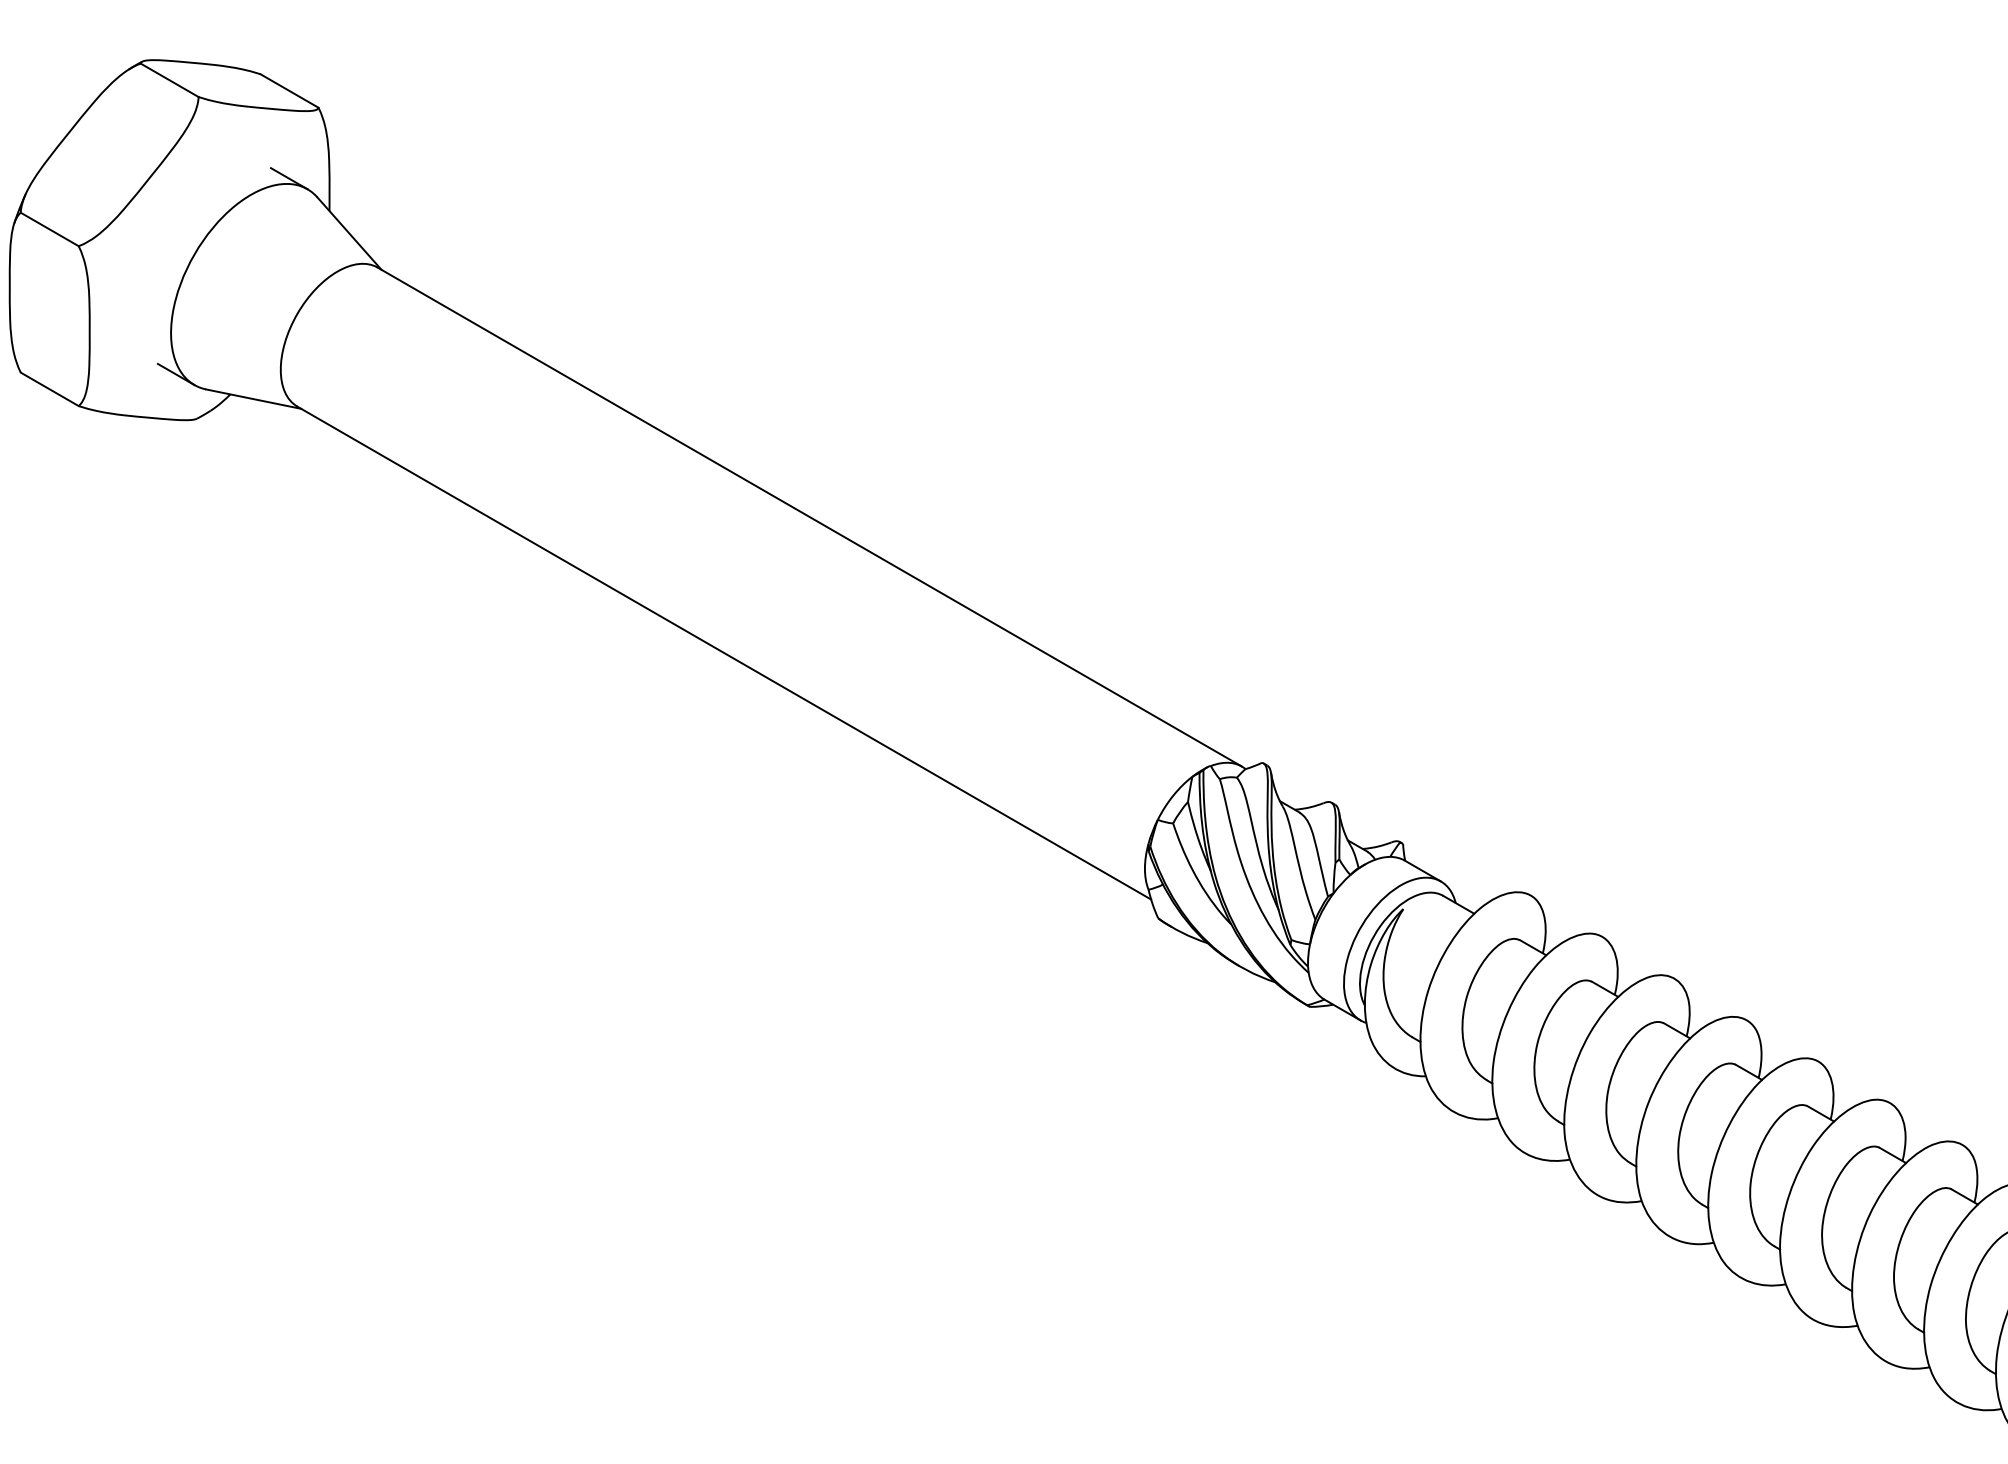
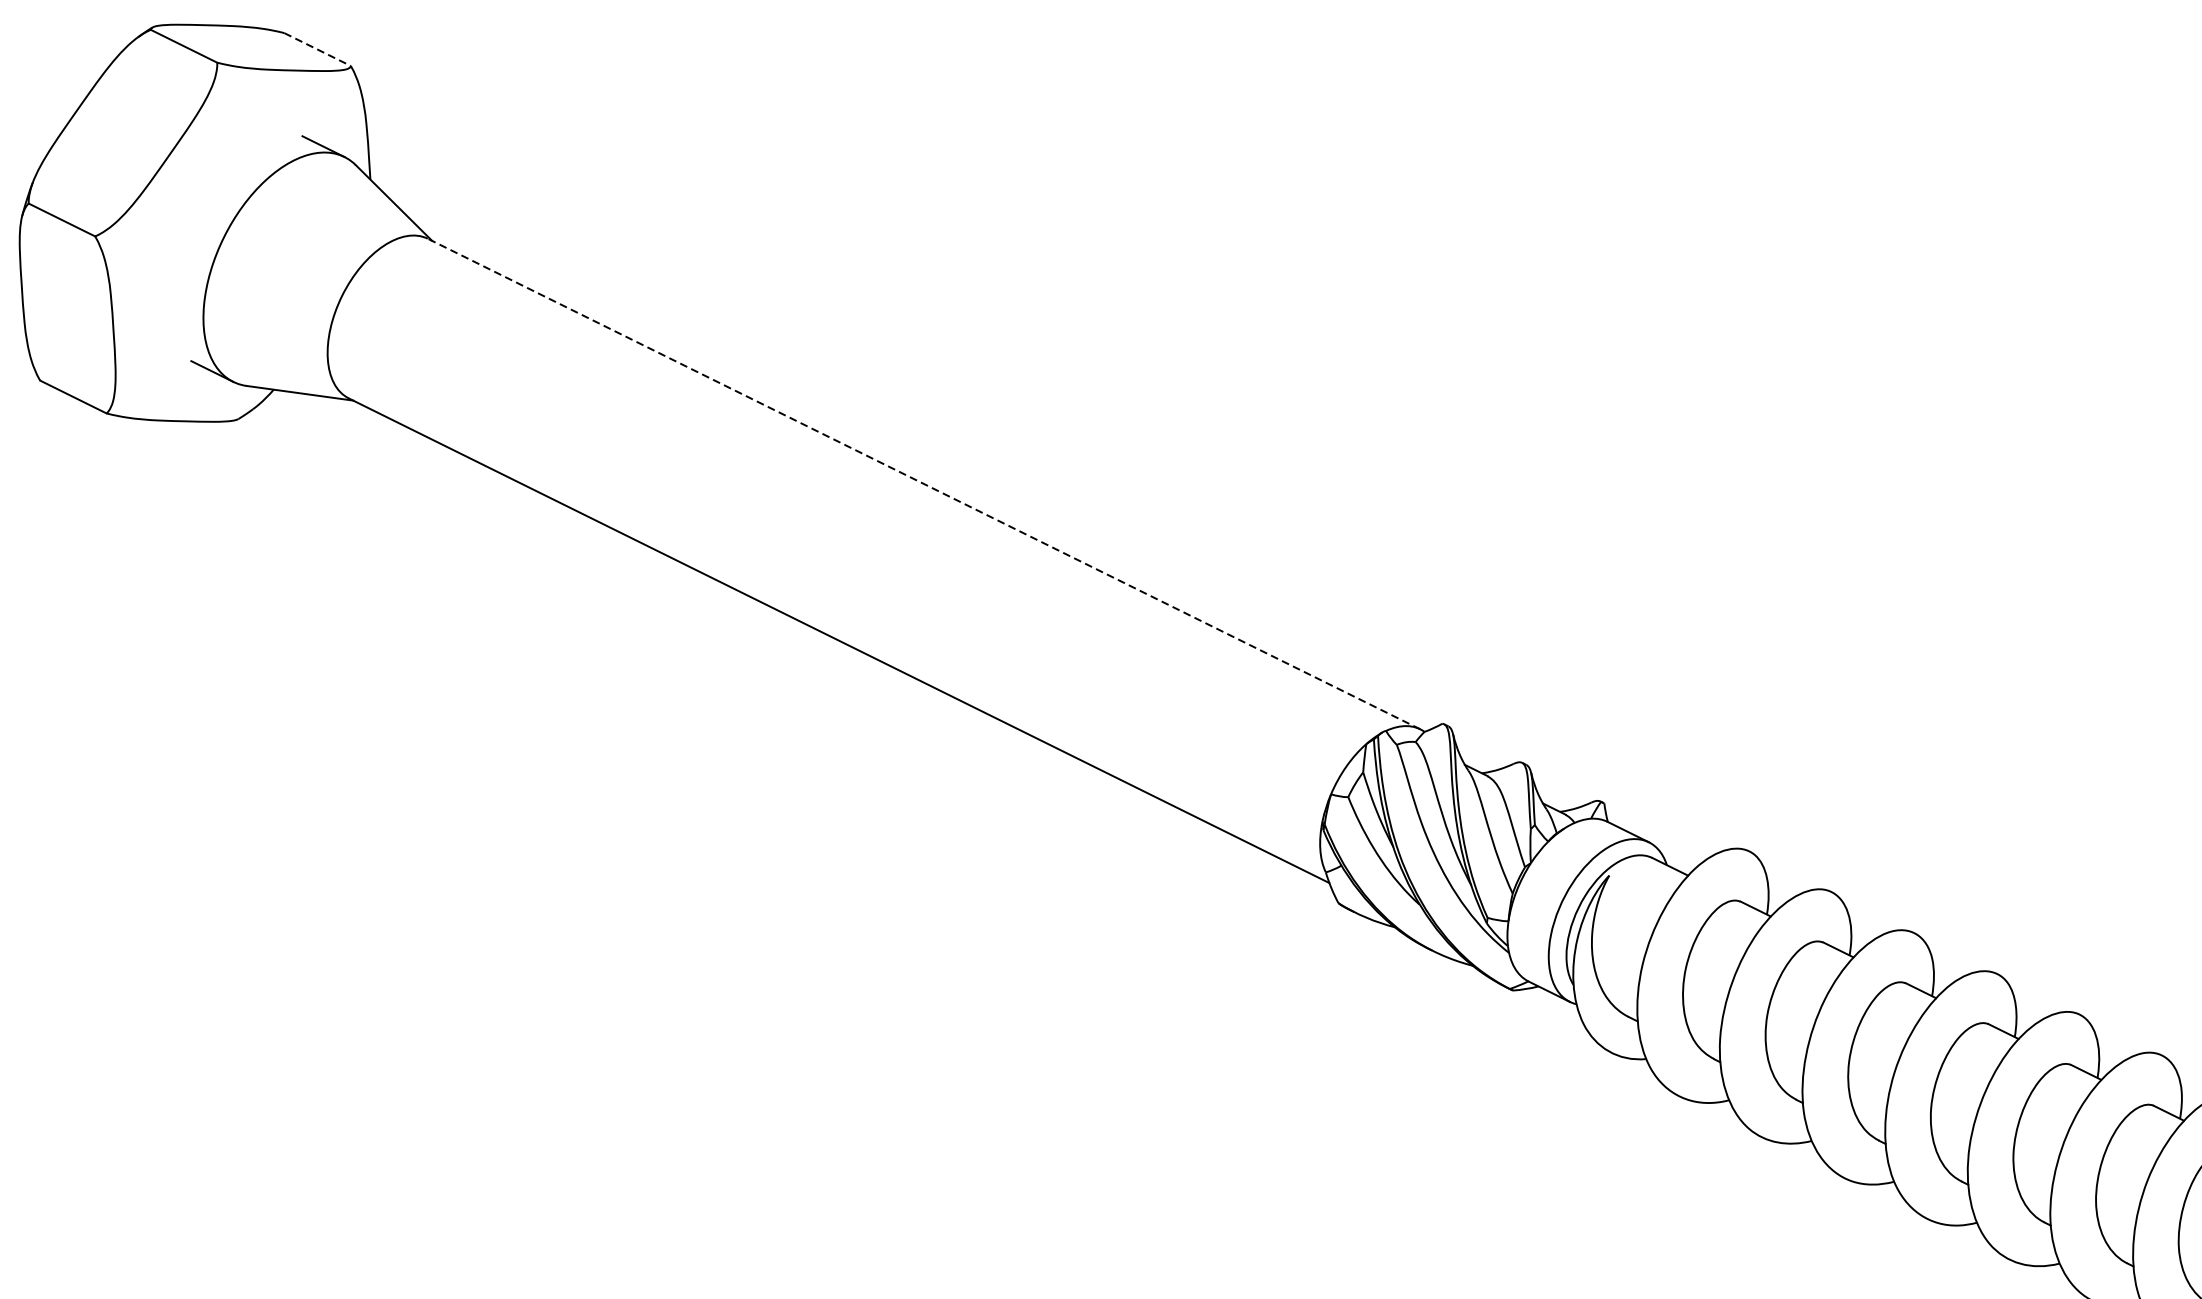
line: (290, 91) -> (318, 50), solid -> dashed
line: (809, 517) -> (923, 484), solid -> dashed

